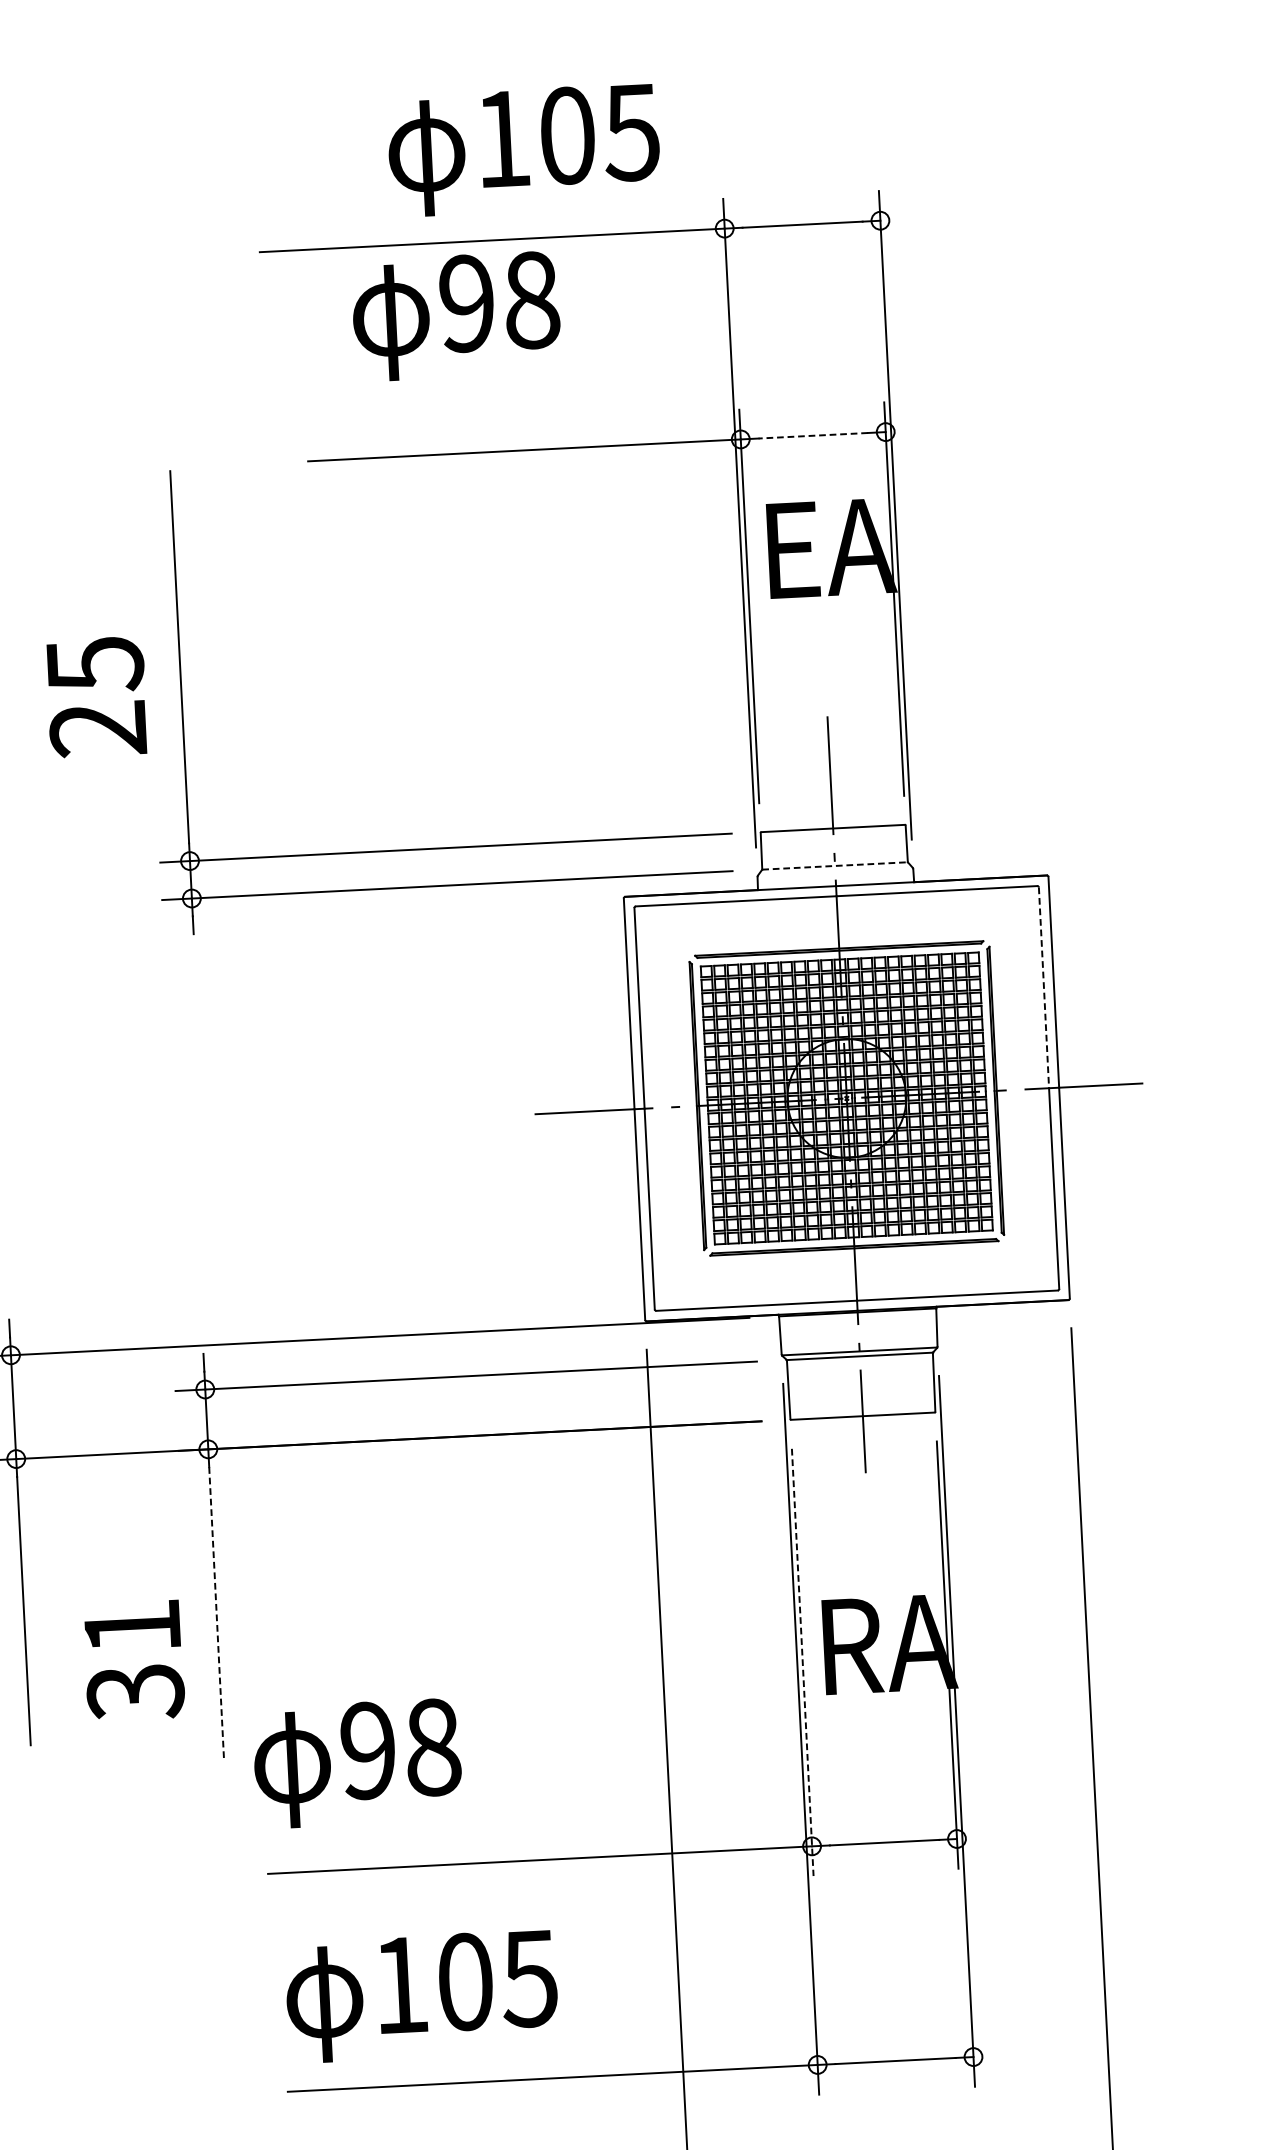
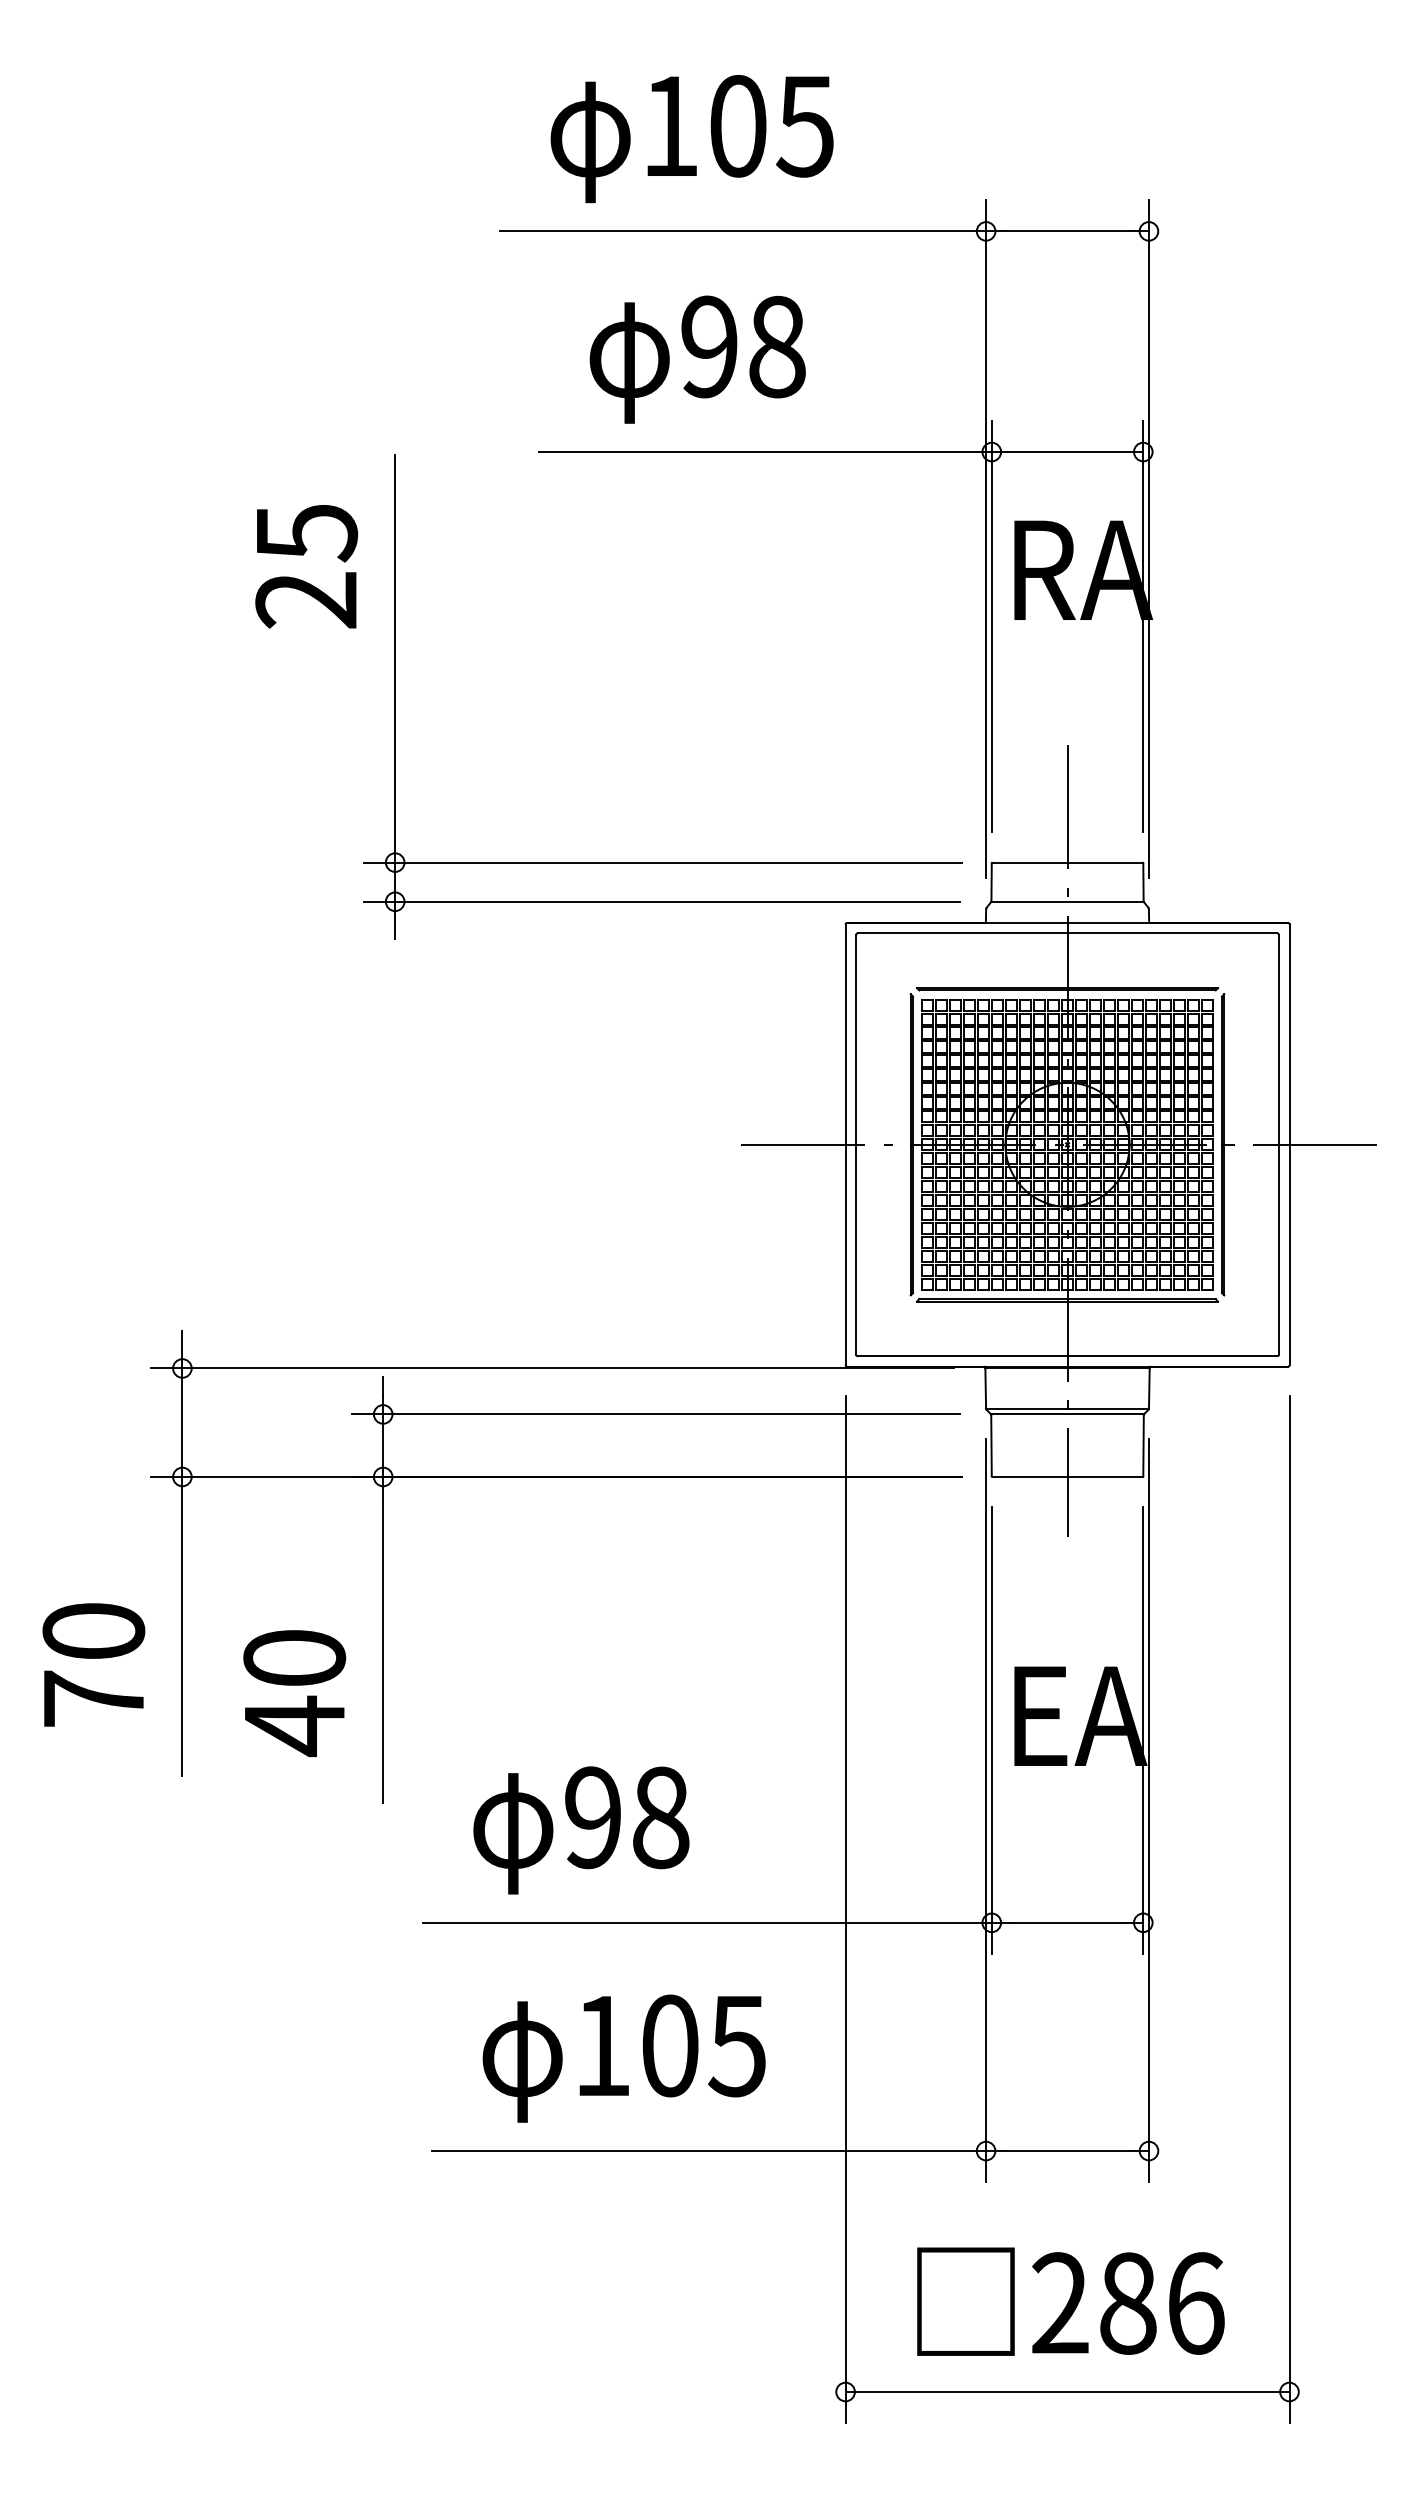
text: (523, 150) -> (691, 139), moved
text: (456, 316) -> (697, 359), moved
line: (813, 436) -> (1067, 452), dashed -> solid
text: (839, 547) -> (1088, 569), EA -> RA
text: (96, 696) -> (306, 566), moved
line: (835, 865) -> (1068, 901), dashed -> solid
line: (1043, 987) -> (1278, 1039), dashed -> solid
line: (216, 1614) -> (383, 1649), dashed -> solid
text: (895, 1643) -> (1089, 1715), RA -> EA
text: (133, 1660) -> (294, 1693), 31 -> 40
line: (802, 1663) -> (991, 1731), dashed -> solid
text: (357, 1763) -> (581, 1830), moved
text: (421, 1996) -> (623, 2058), moved

